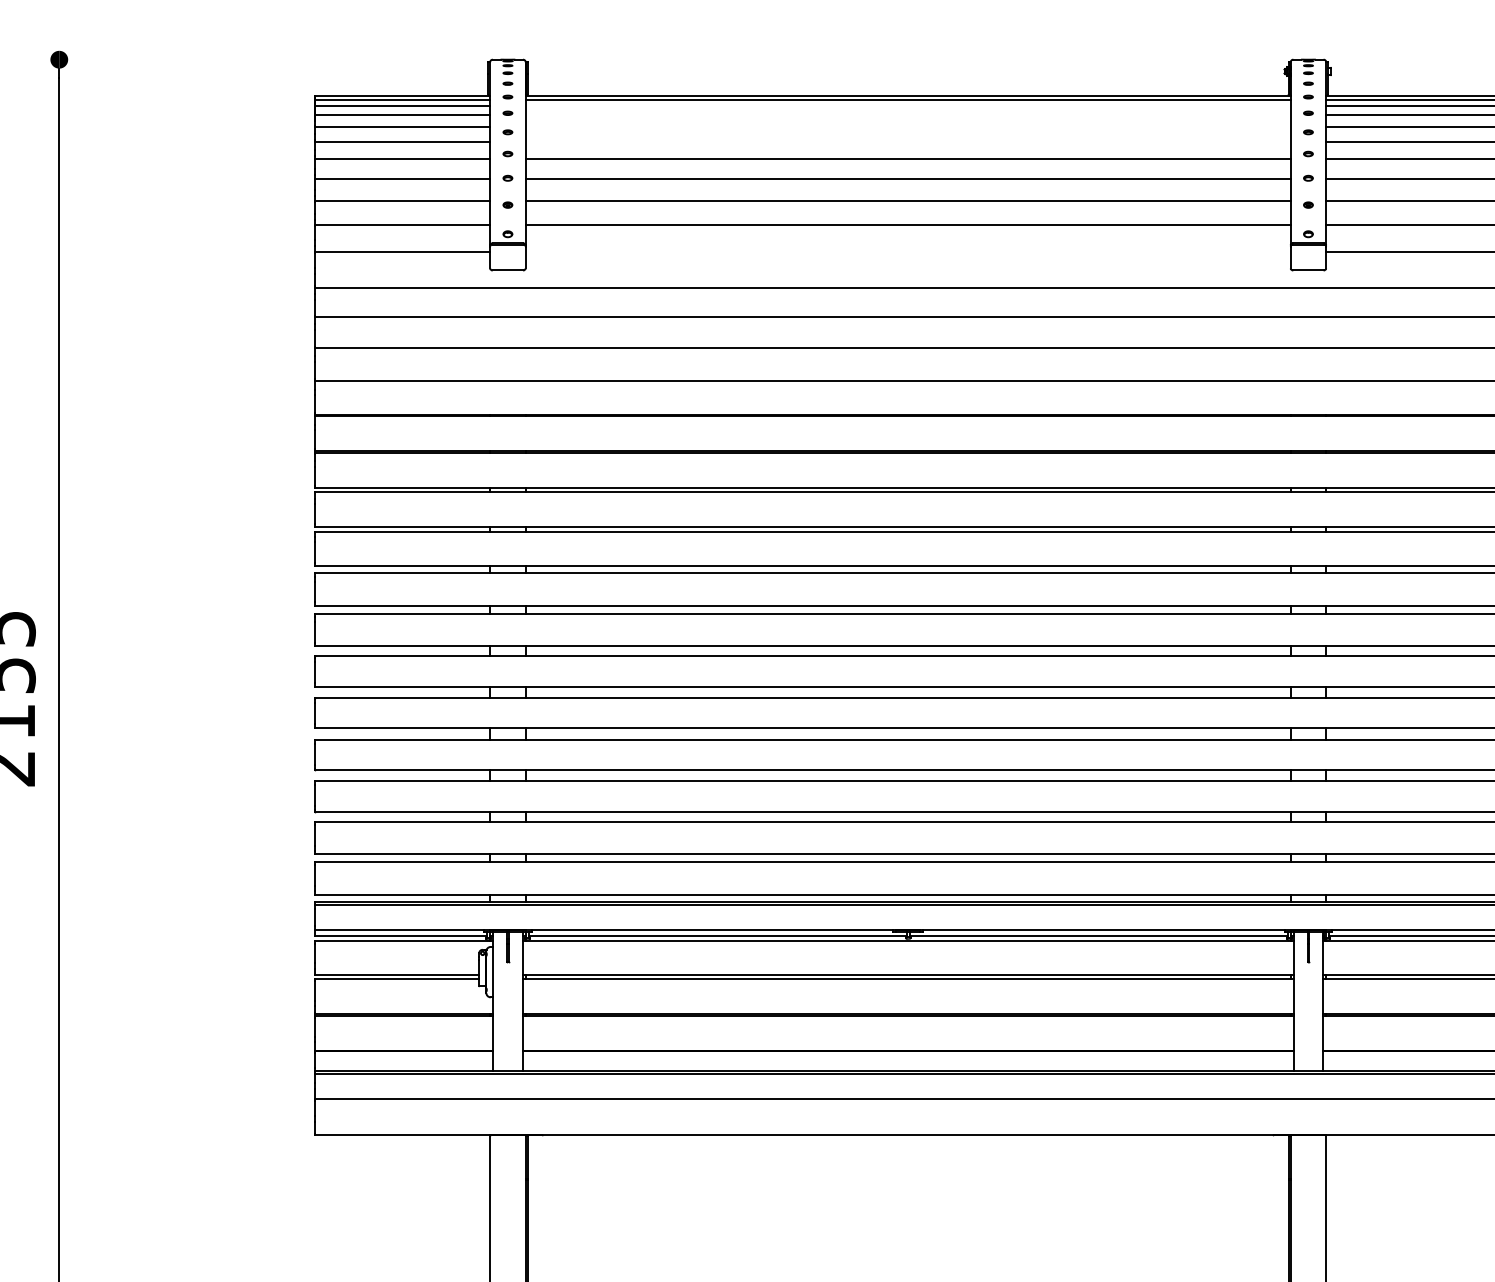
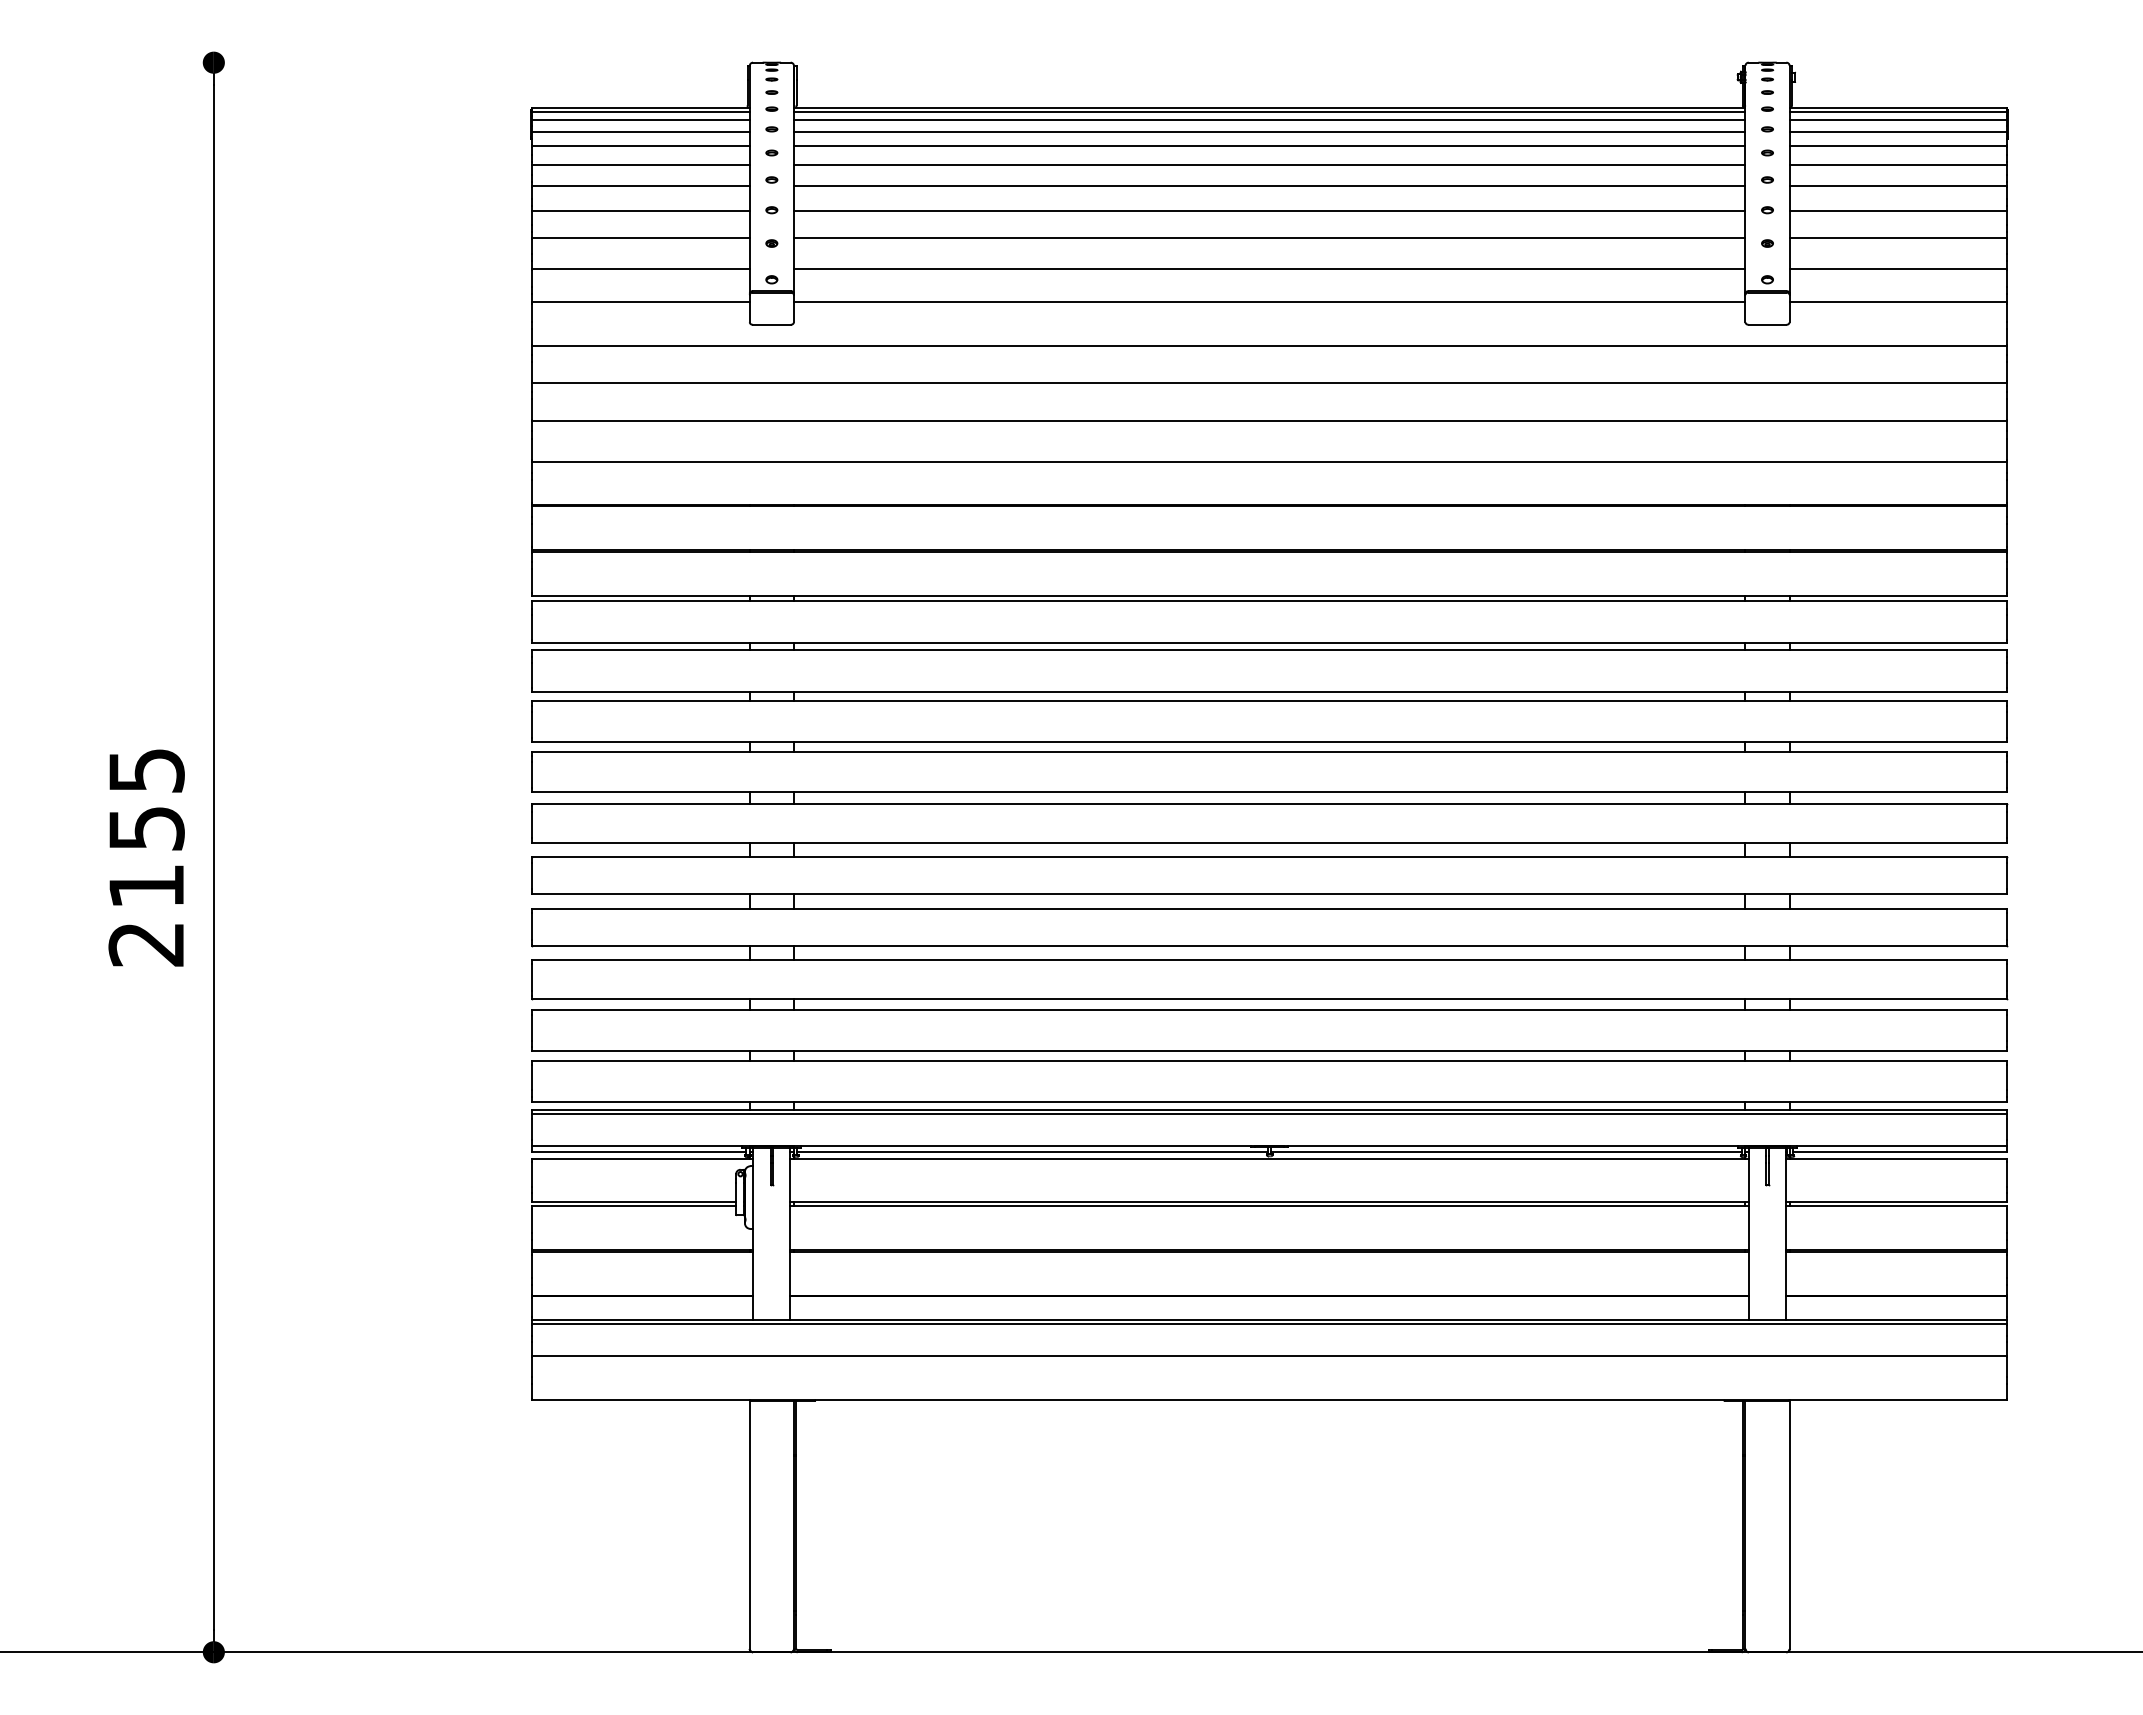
line: (908, 106) -> (1269, 120), added
line: (908, 115) -> (1269, 131), added
line: (908, 127) -> (1269, 146), added
line: (908, 141) -> (1269, 164), added
line: (908, 252) -> (1269, 302), added

